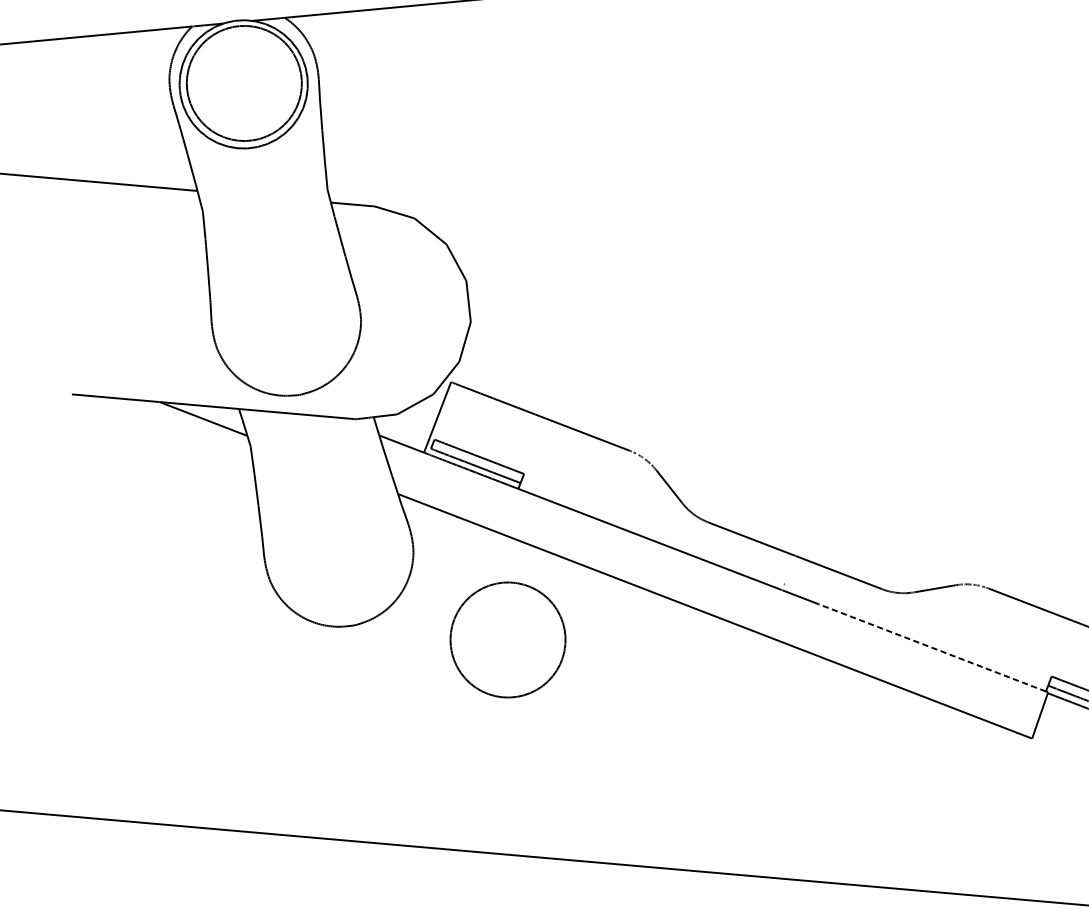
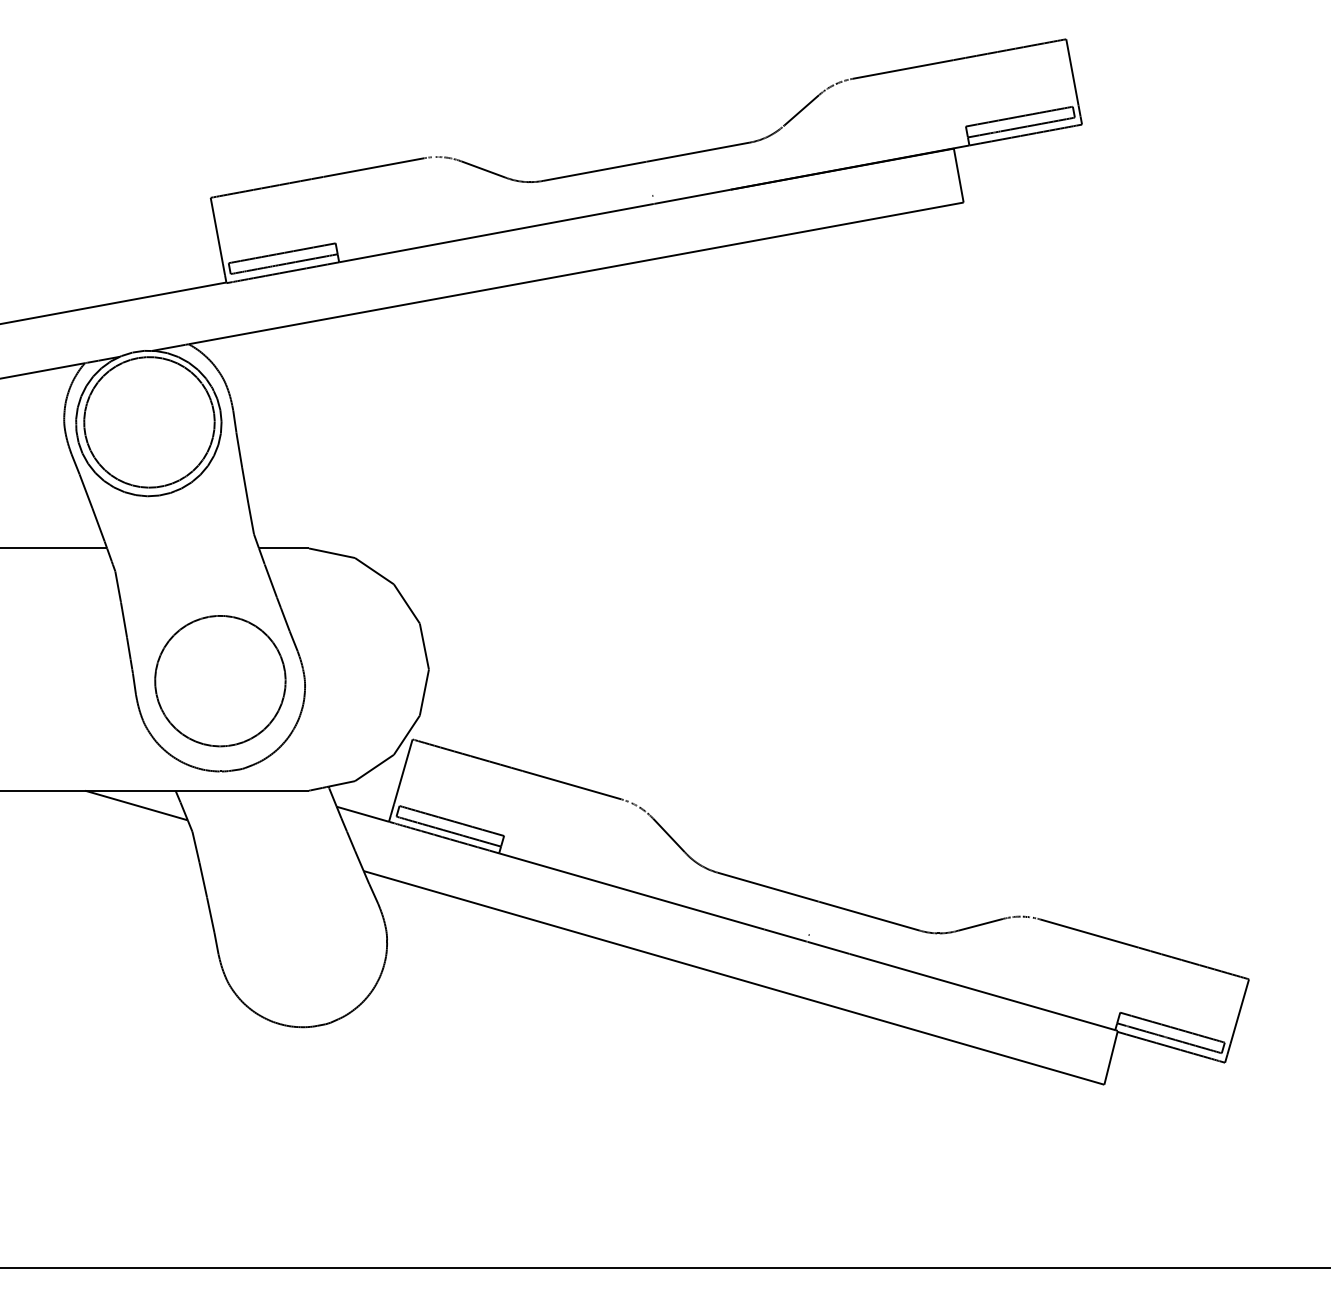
part: (508, 640) -> (220, 681), moved
line: (931, 647) -> (981, 991), dashed -> solid

